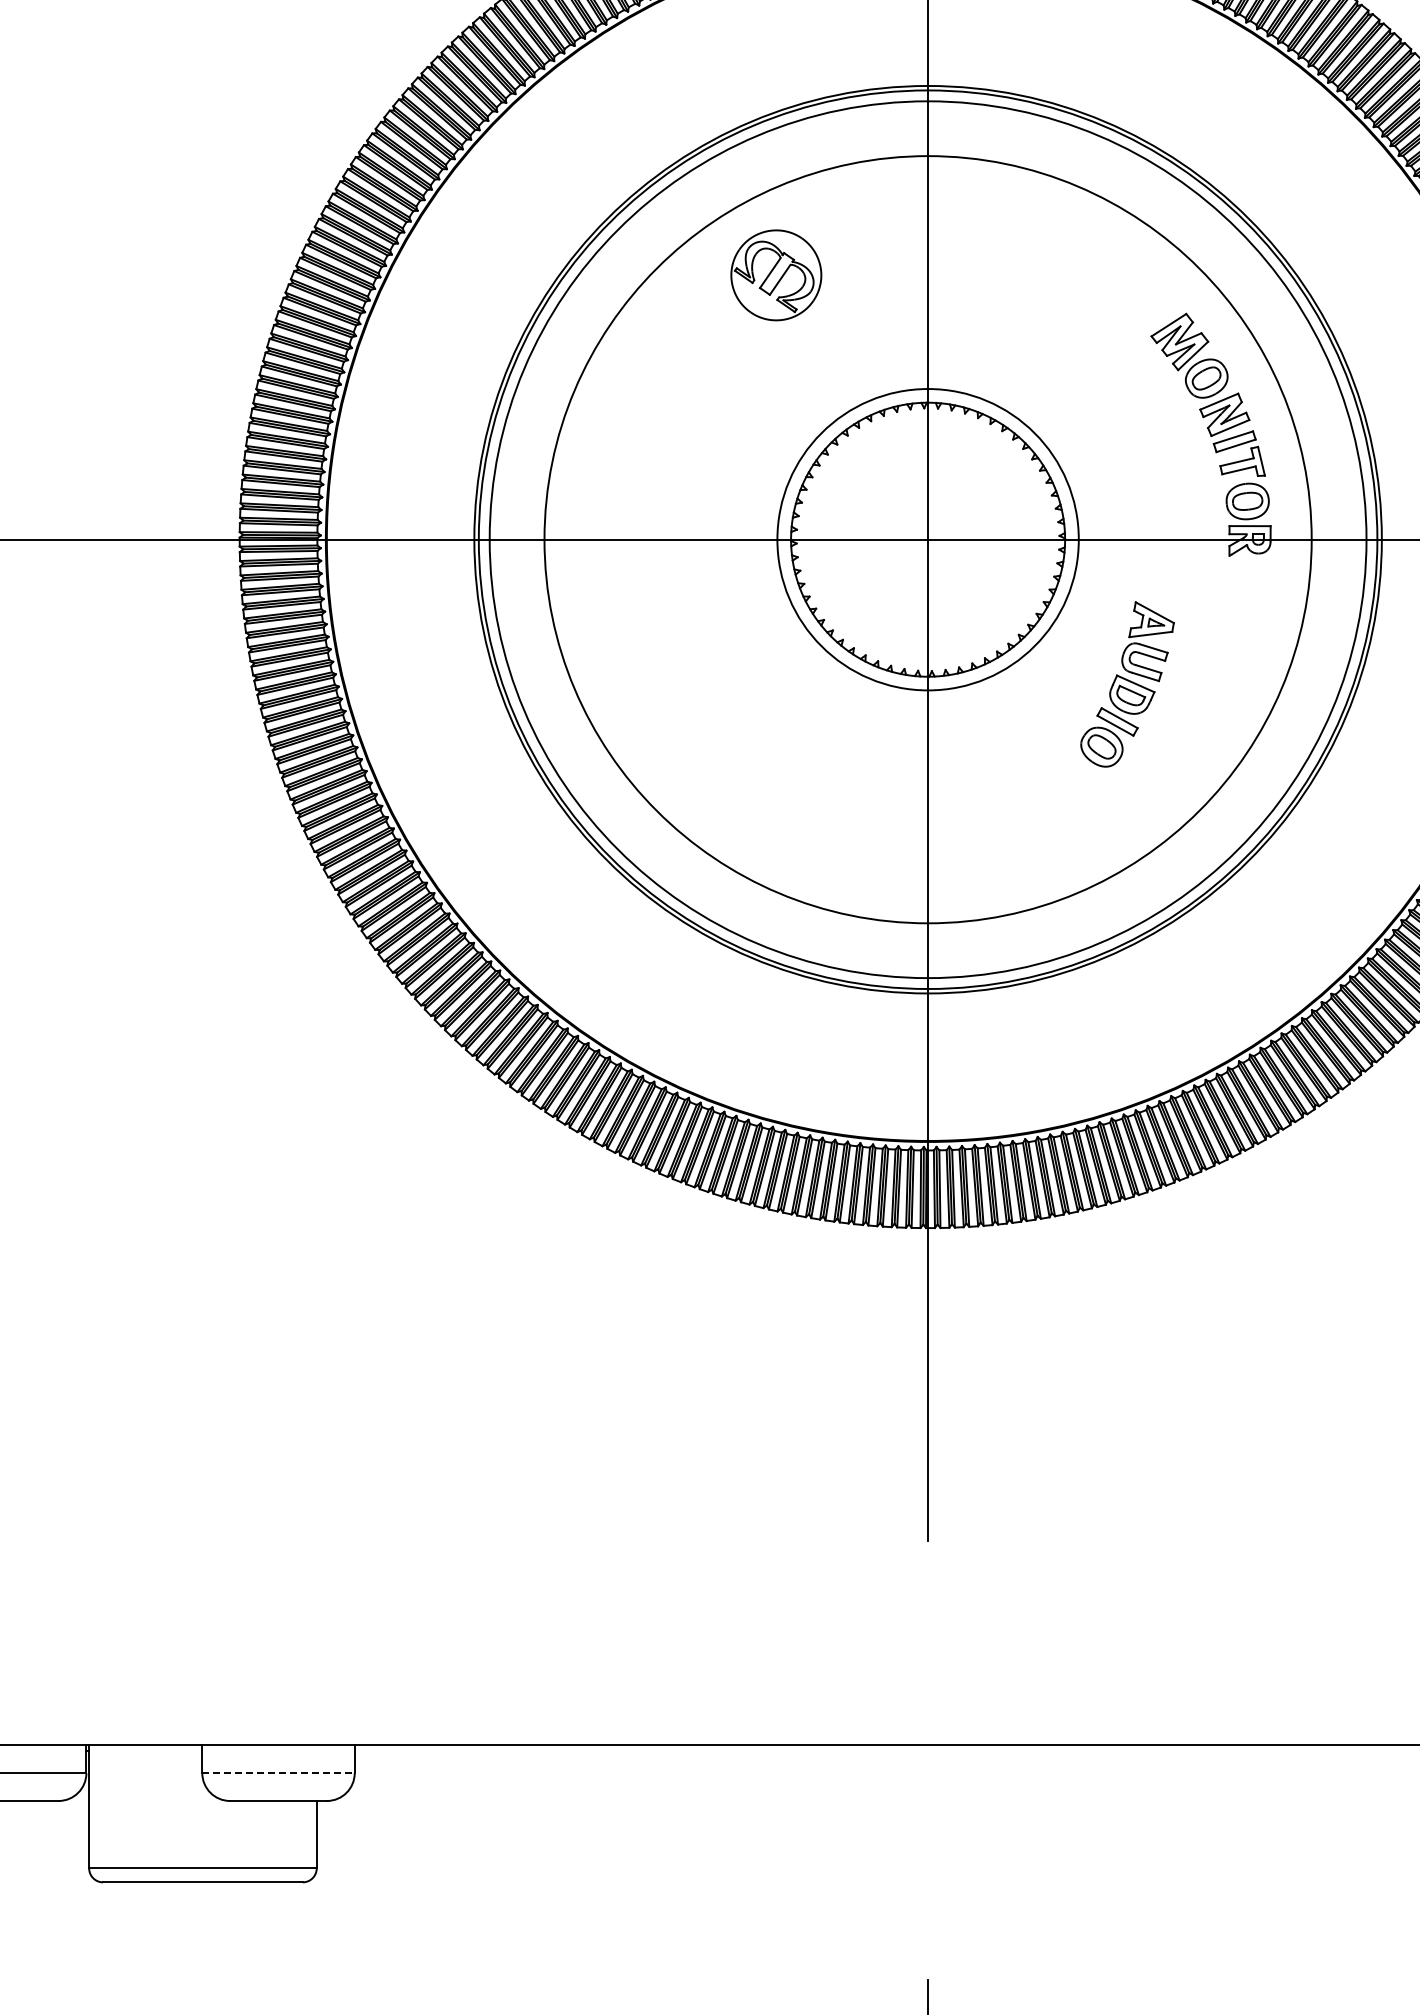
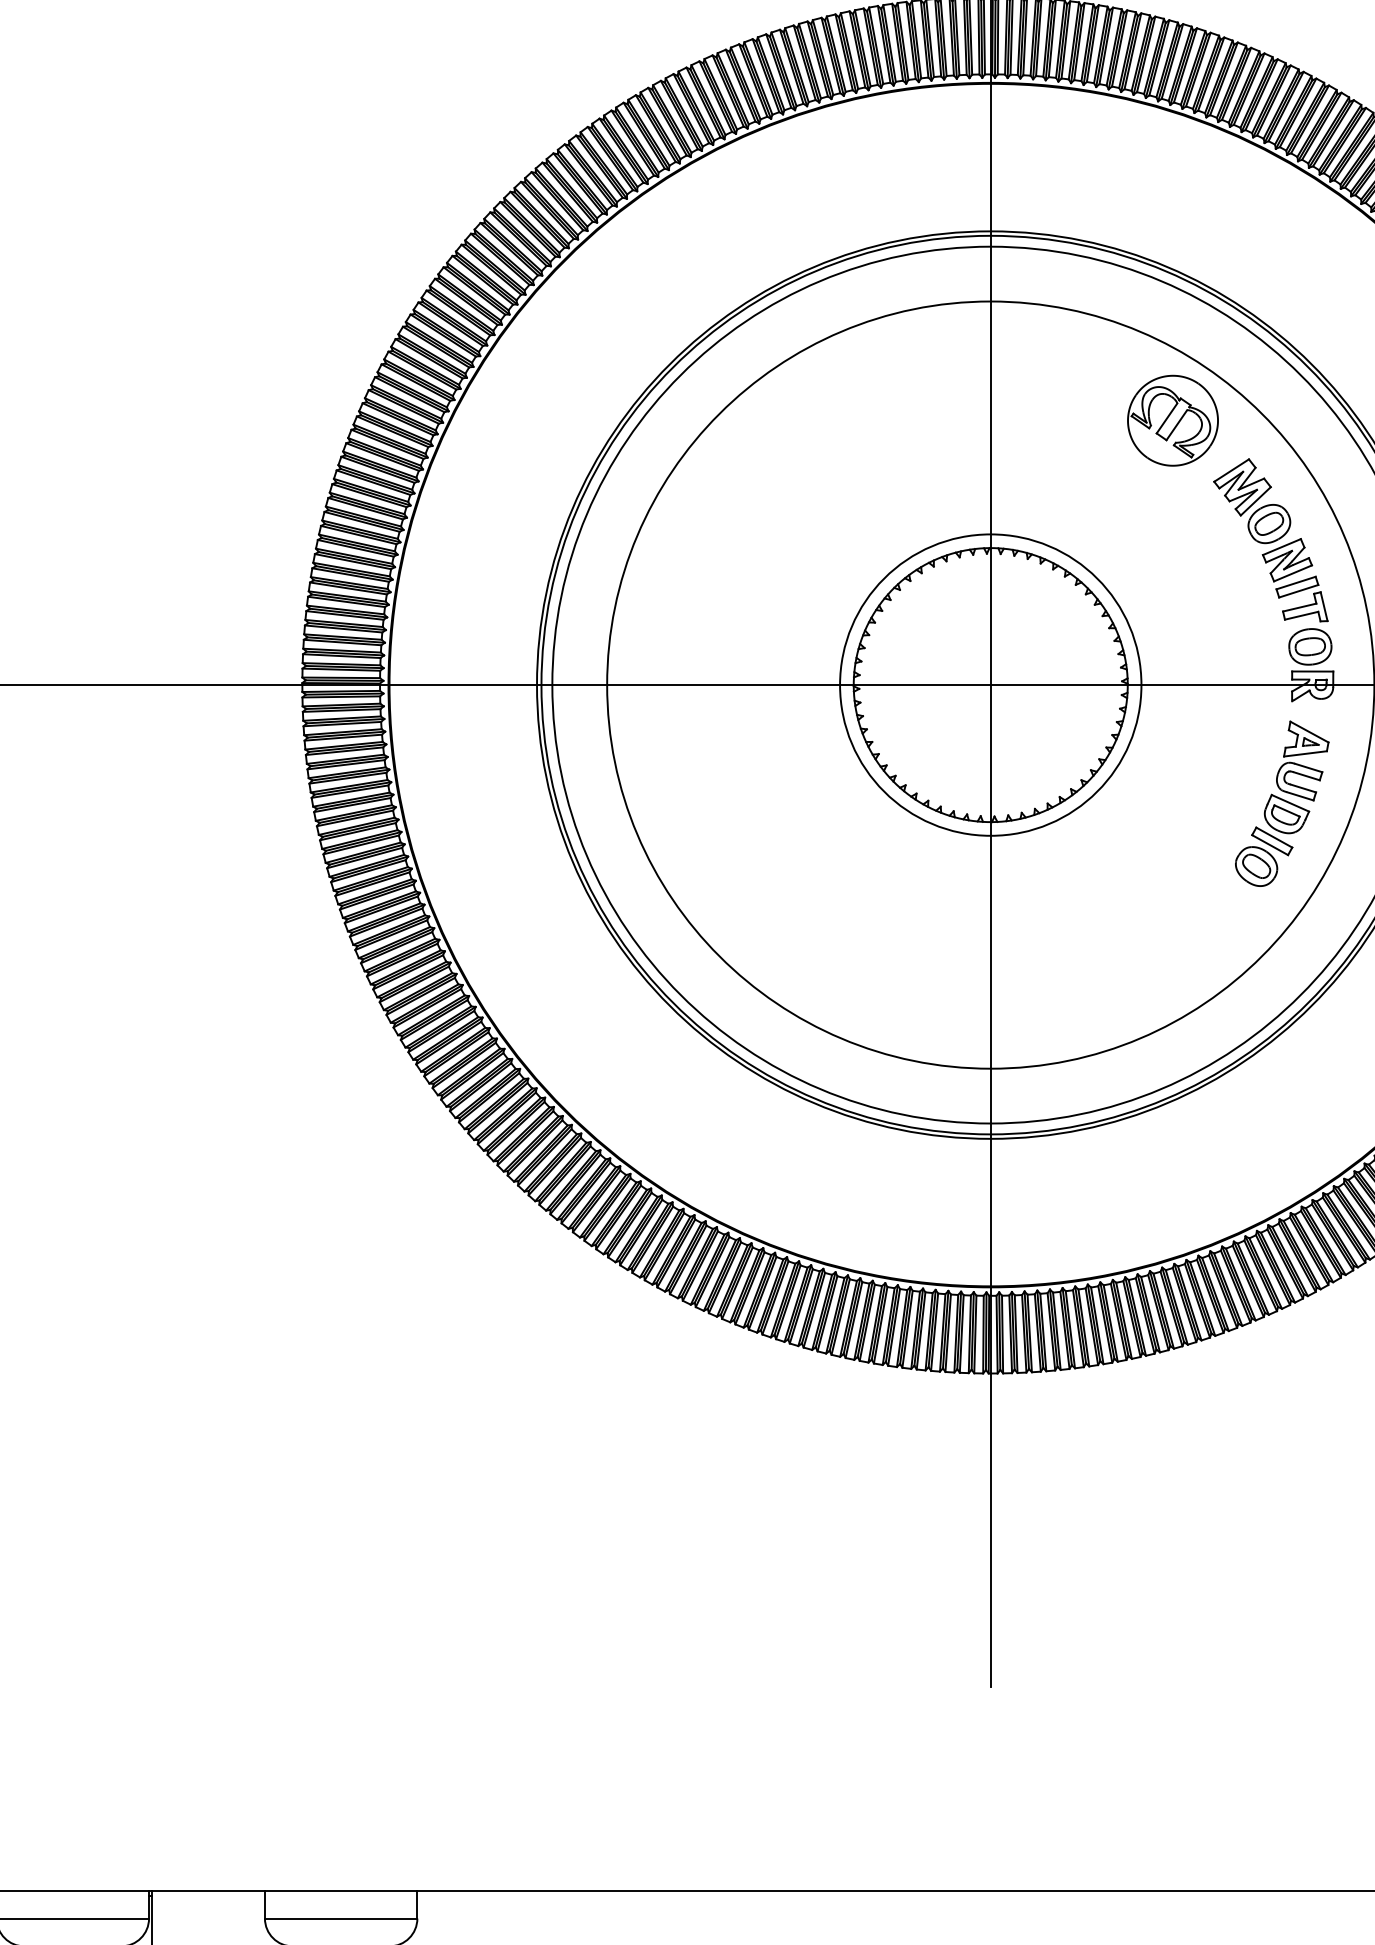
part: (776, 275) -> (1173, 420), moved
part: (1127, 684) -> (1282, 803), moved
line: (279, 1773) -> (342, 1918), dashed -> solid

